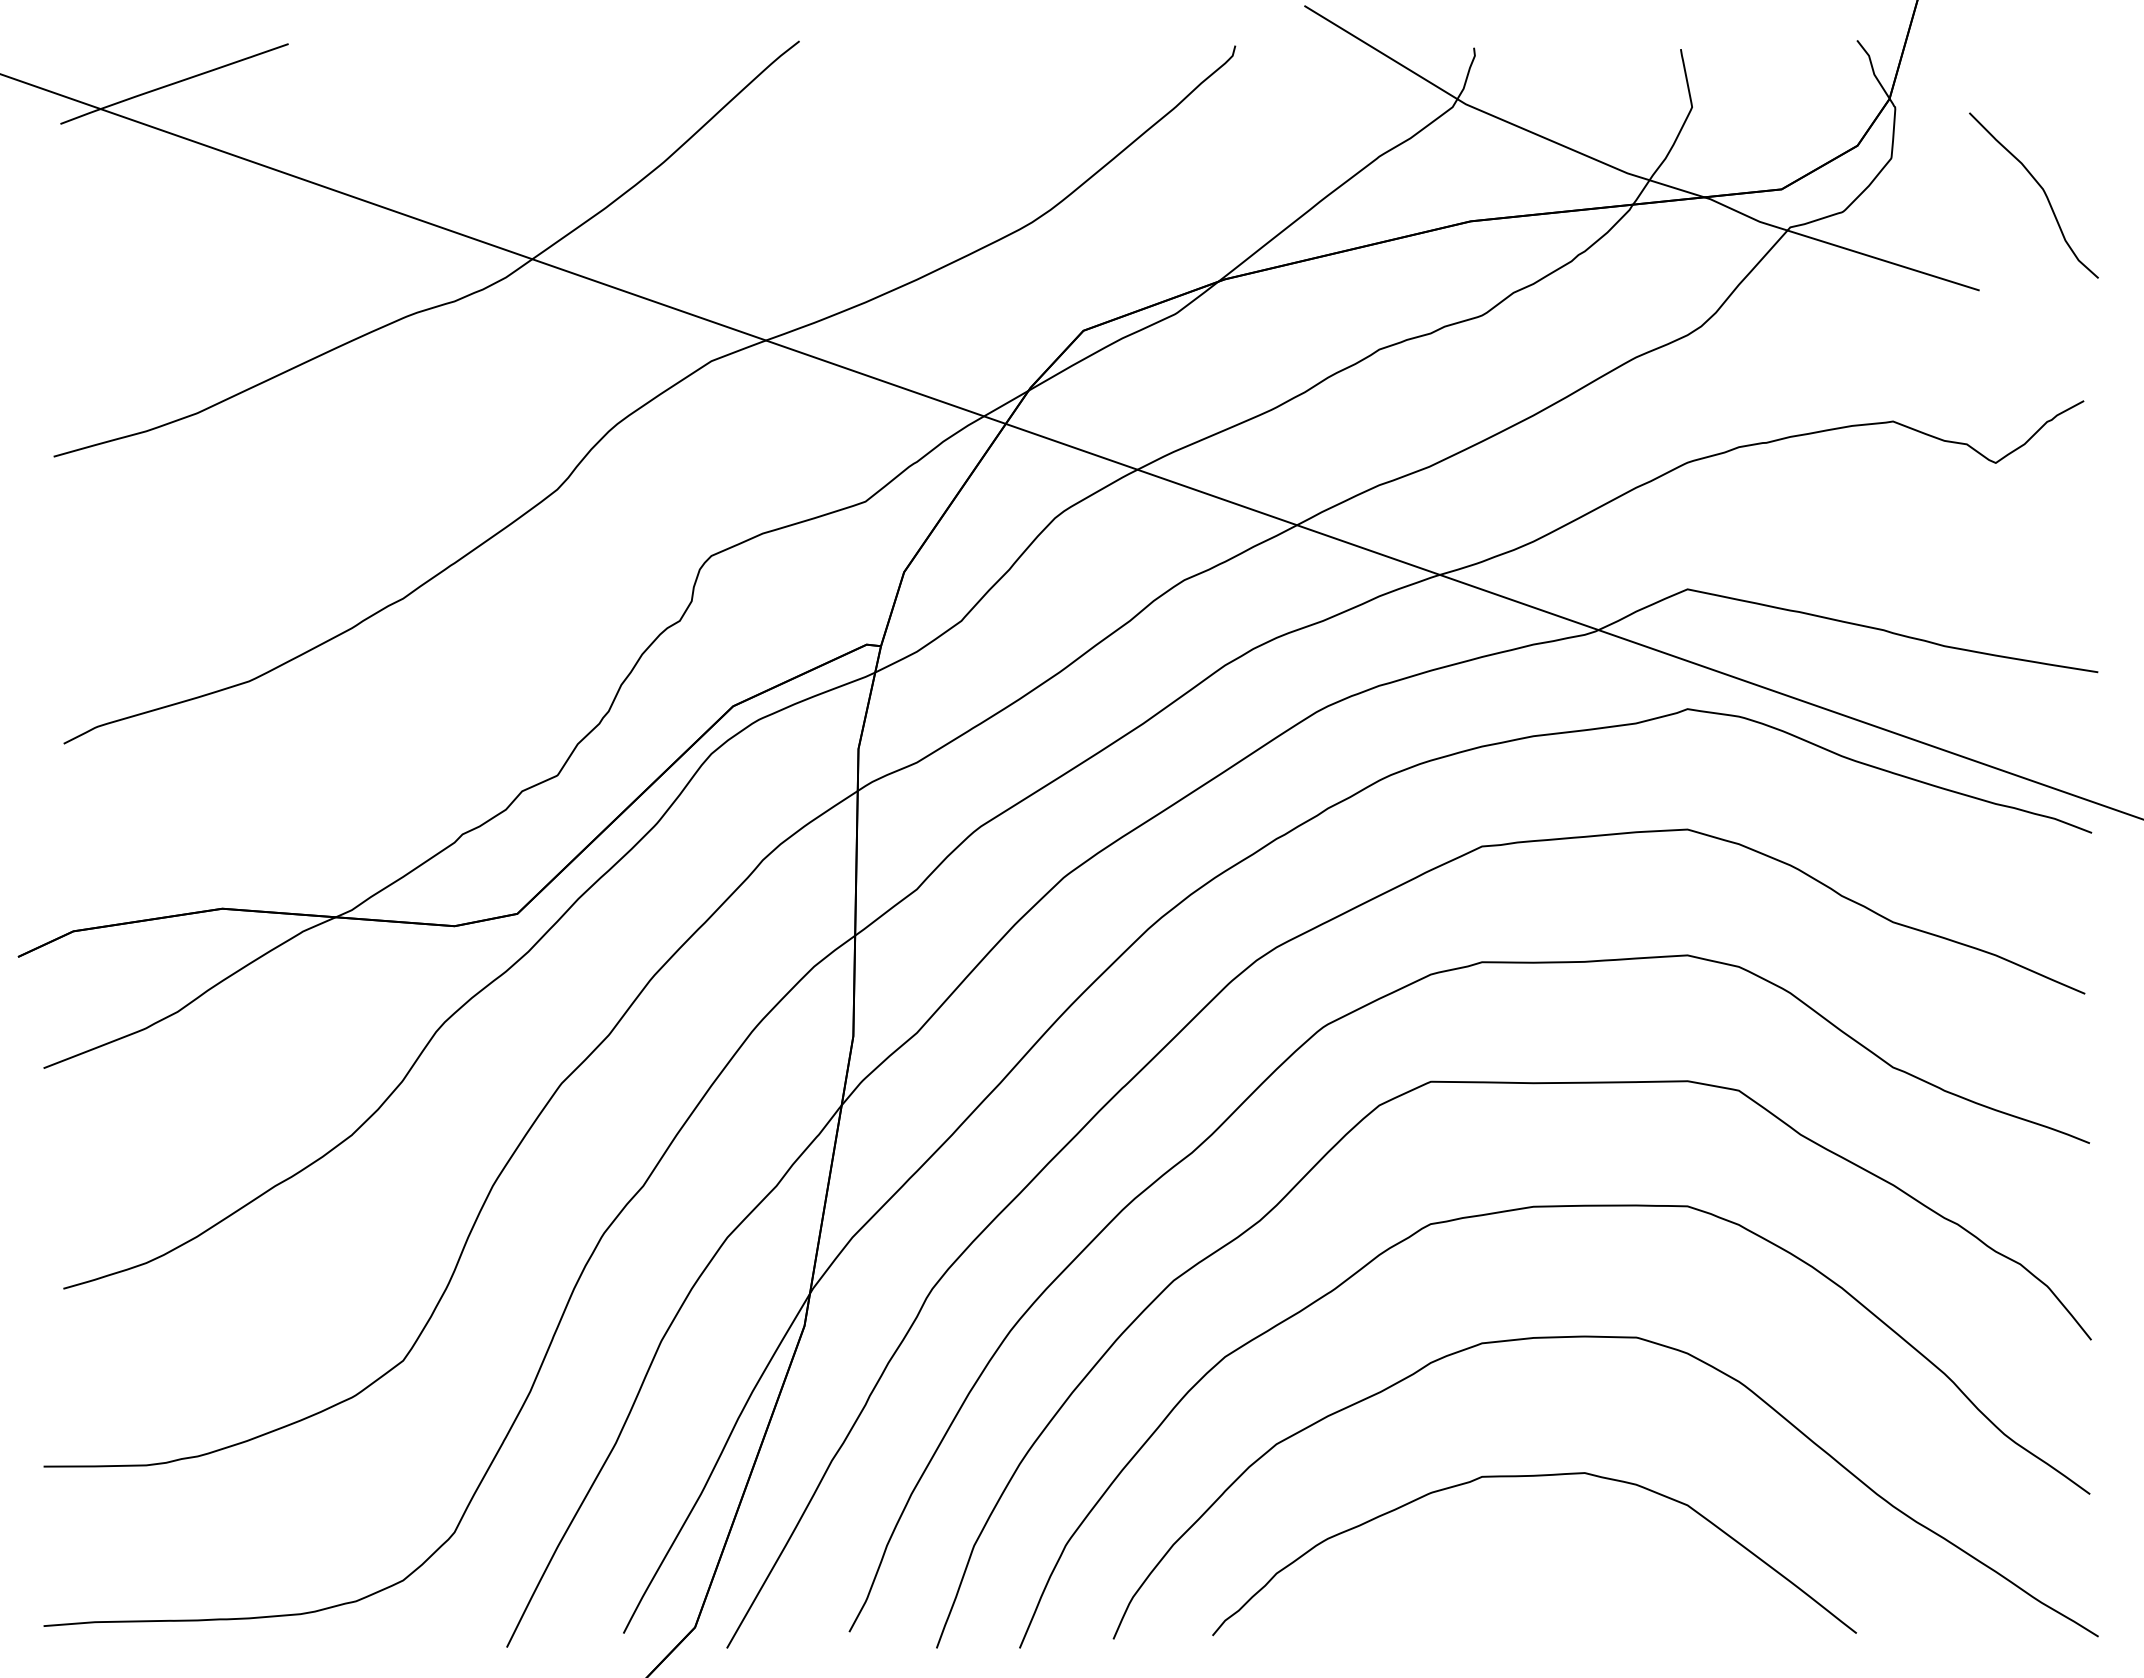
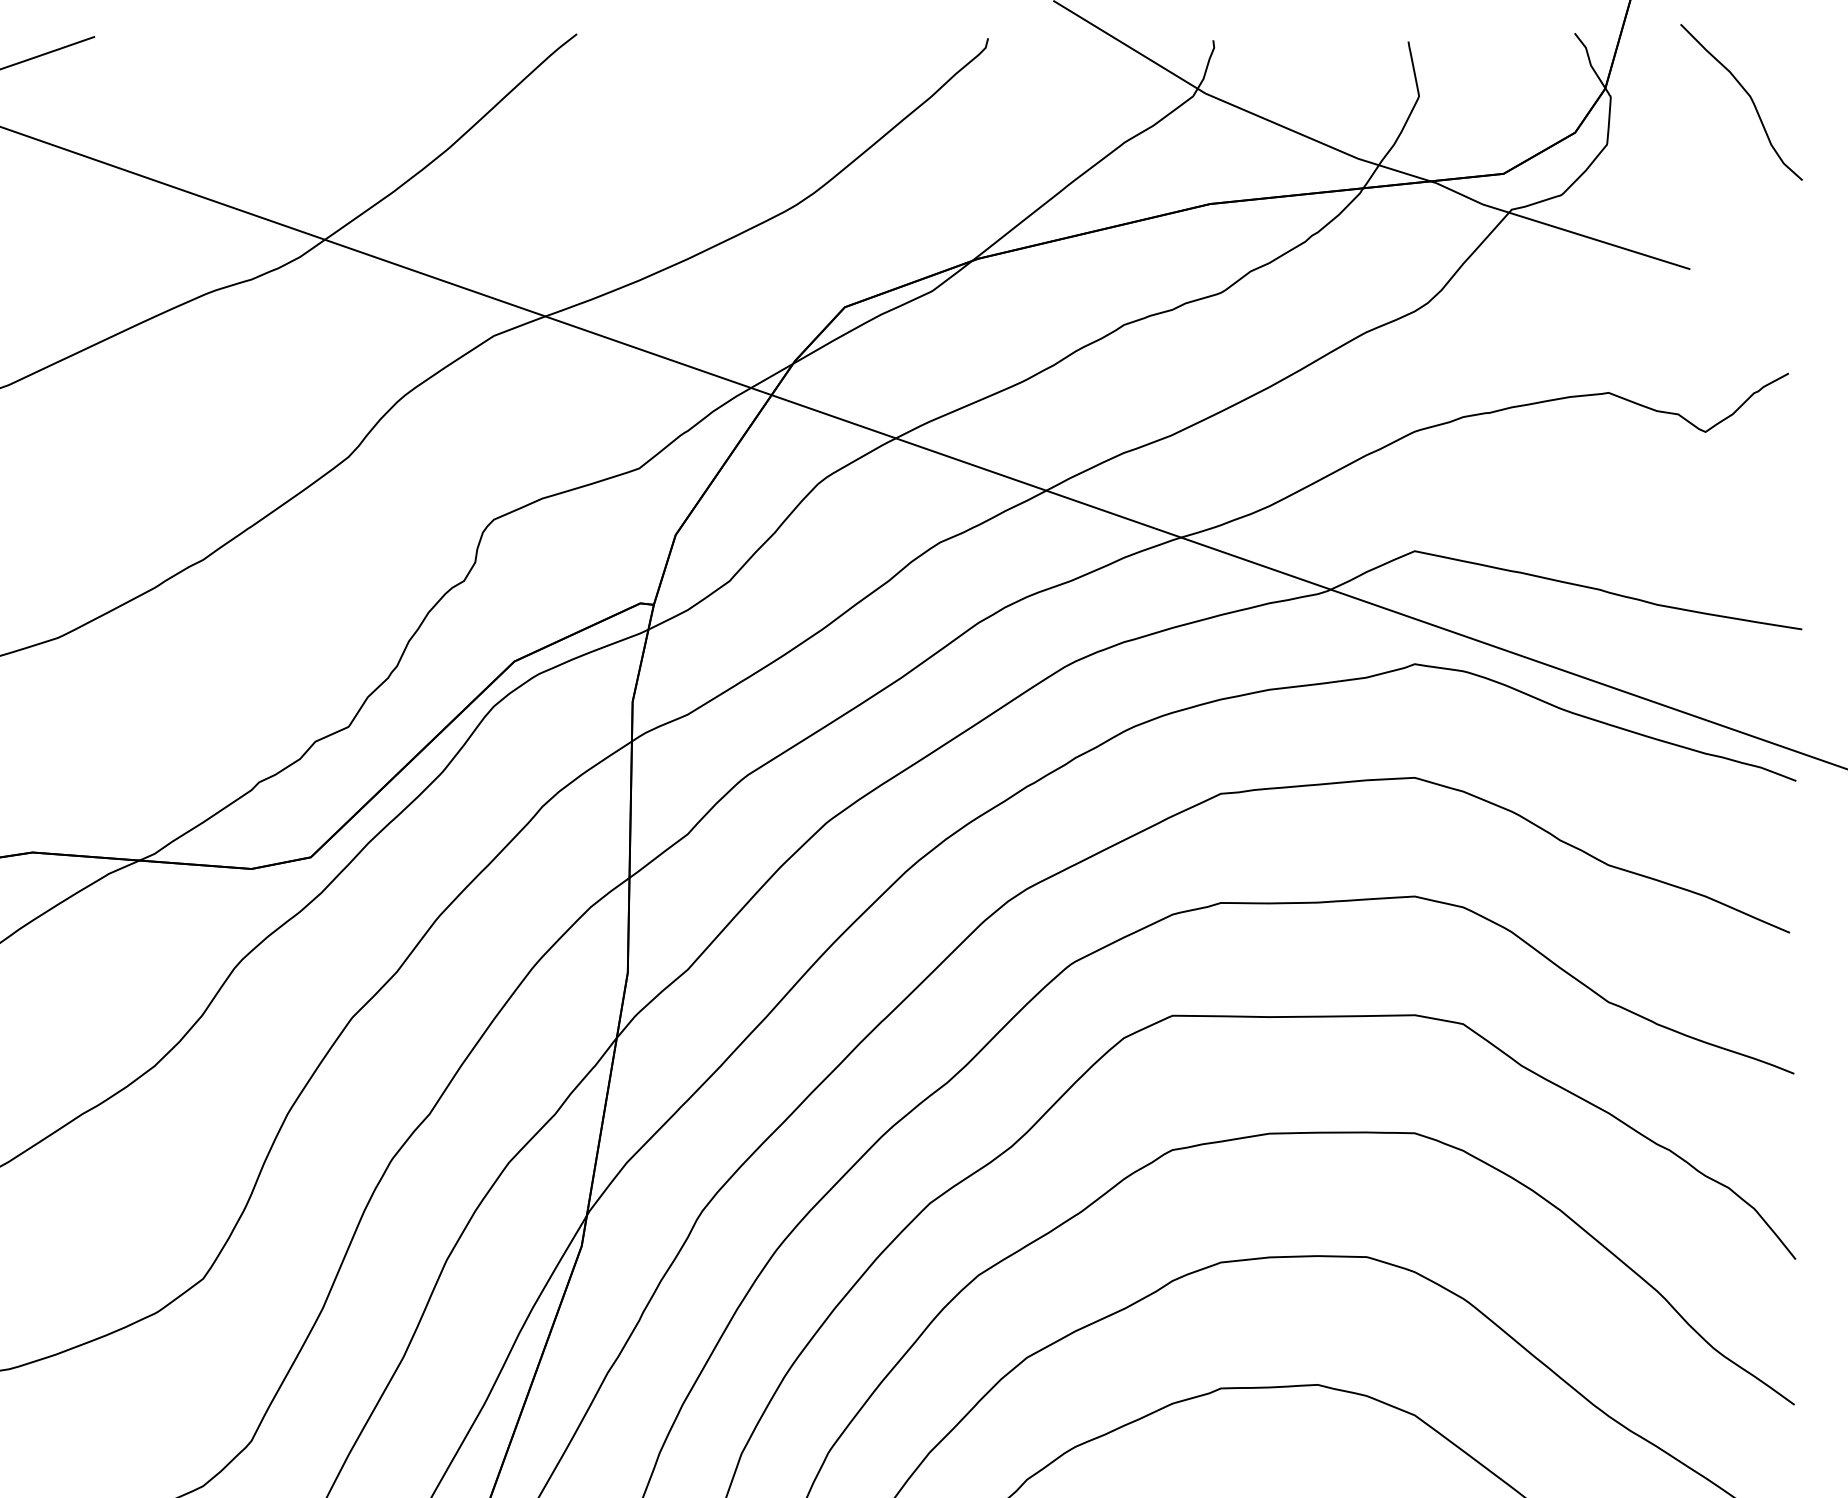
curve: (2042, 190) -> (1749, 97), moved

